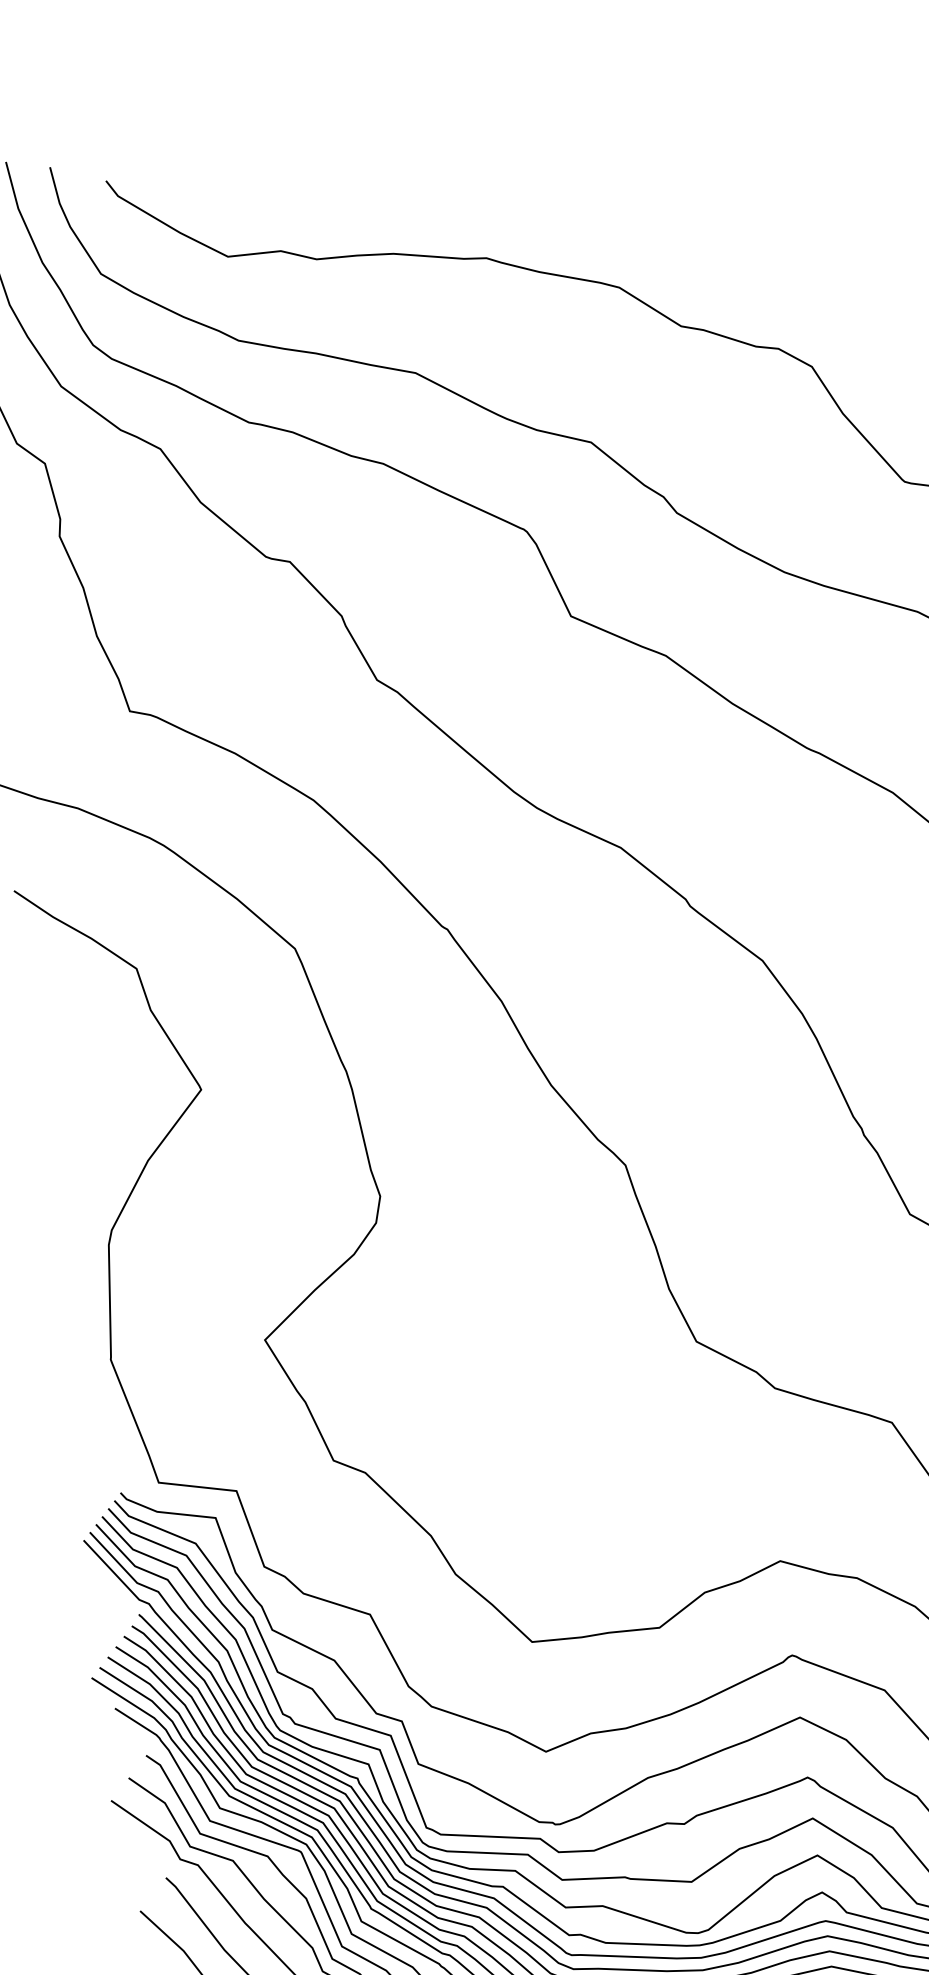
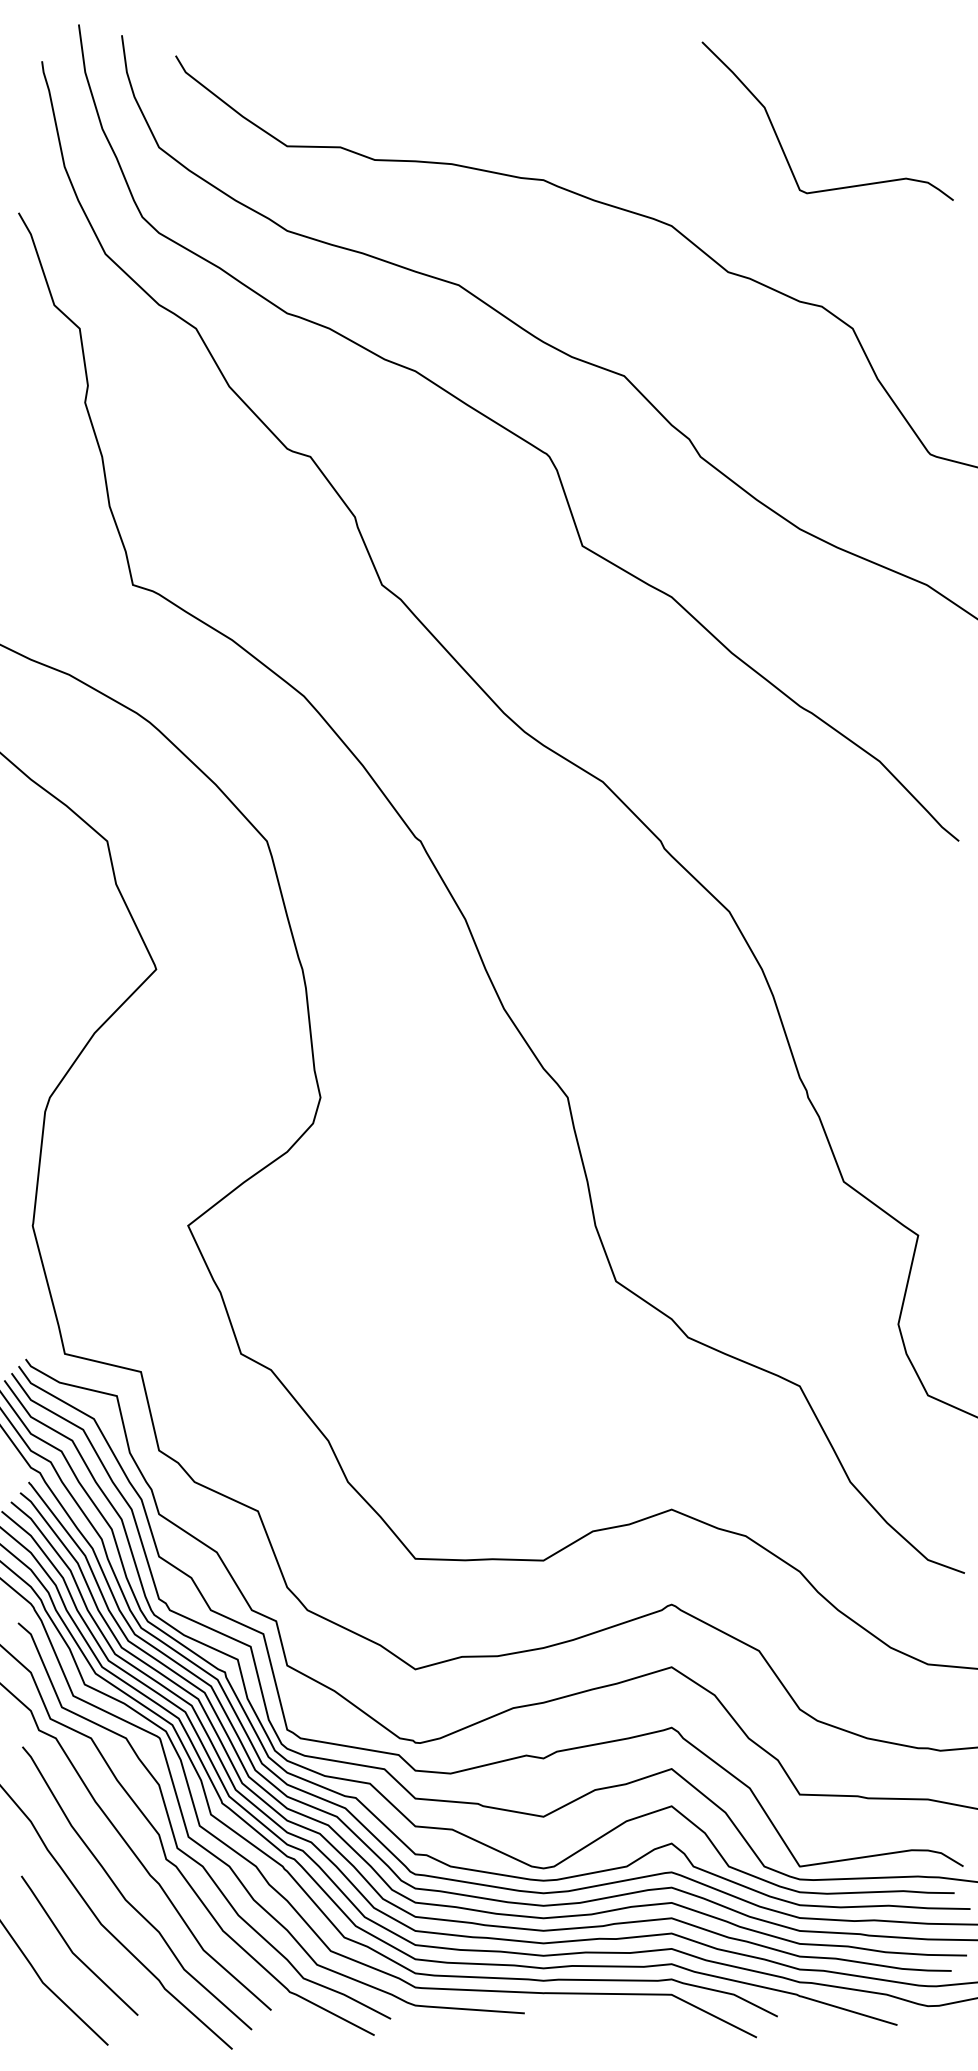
curve: (716, 190) -> (780, 141), added

